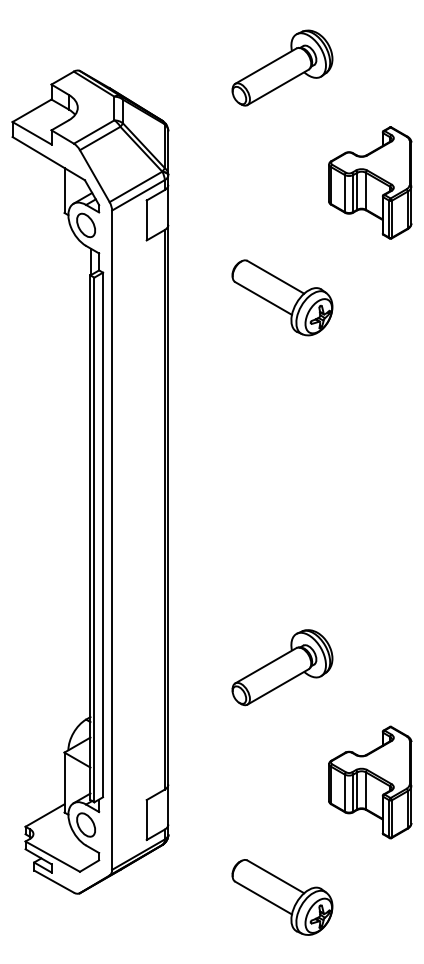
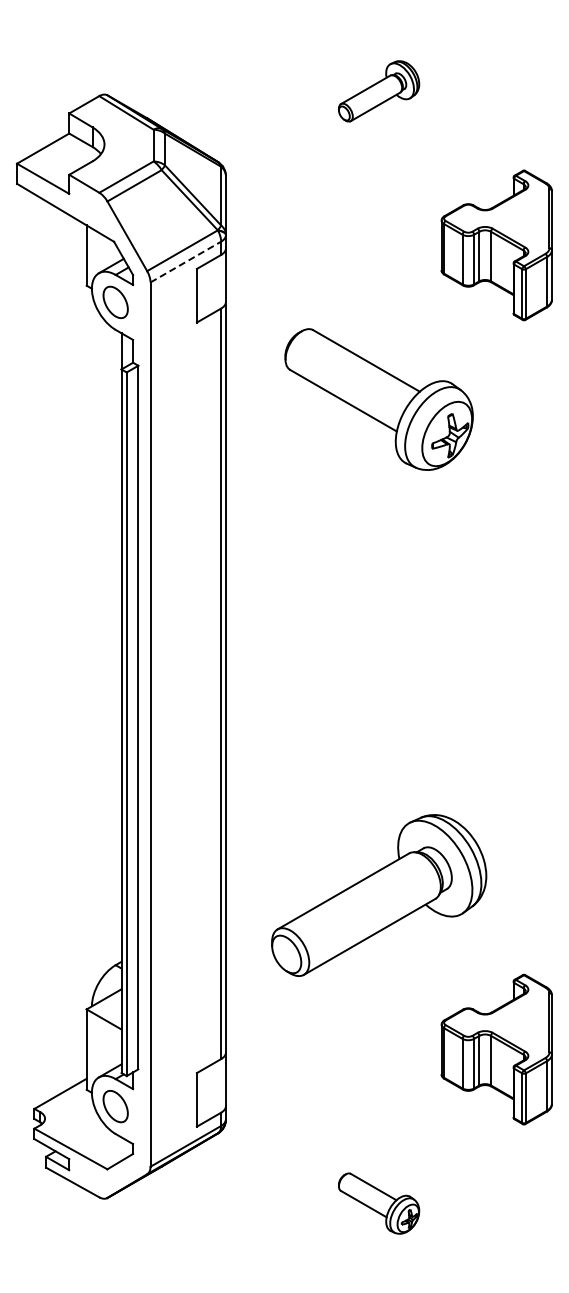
part: (282, 68) -> (378, 91), size x0.6
line: (138, 195) -> (185, 262), solid -> dashed
part: (282, 297) -> (378, 399), size x1.4
part: (282, 667) -> (378, 895), size x1.6
part: (282, 897) -> (378, 1203), size x0.6

